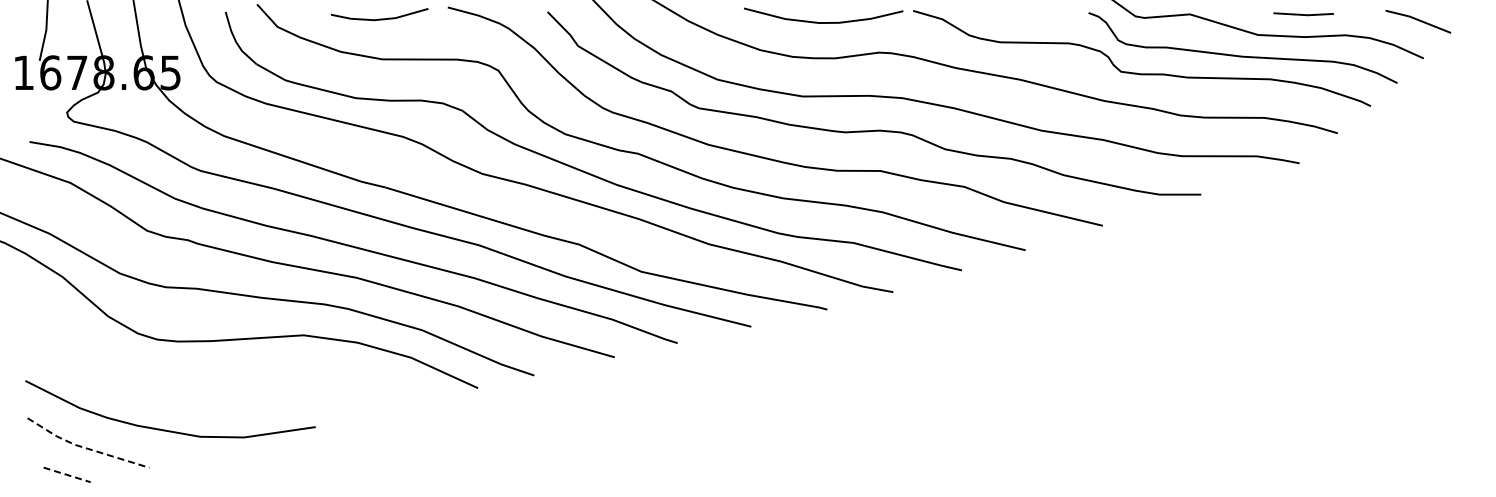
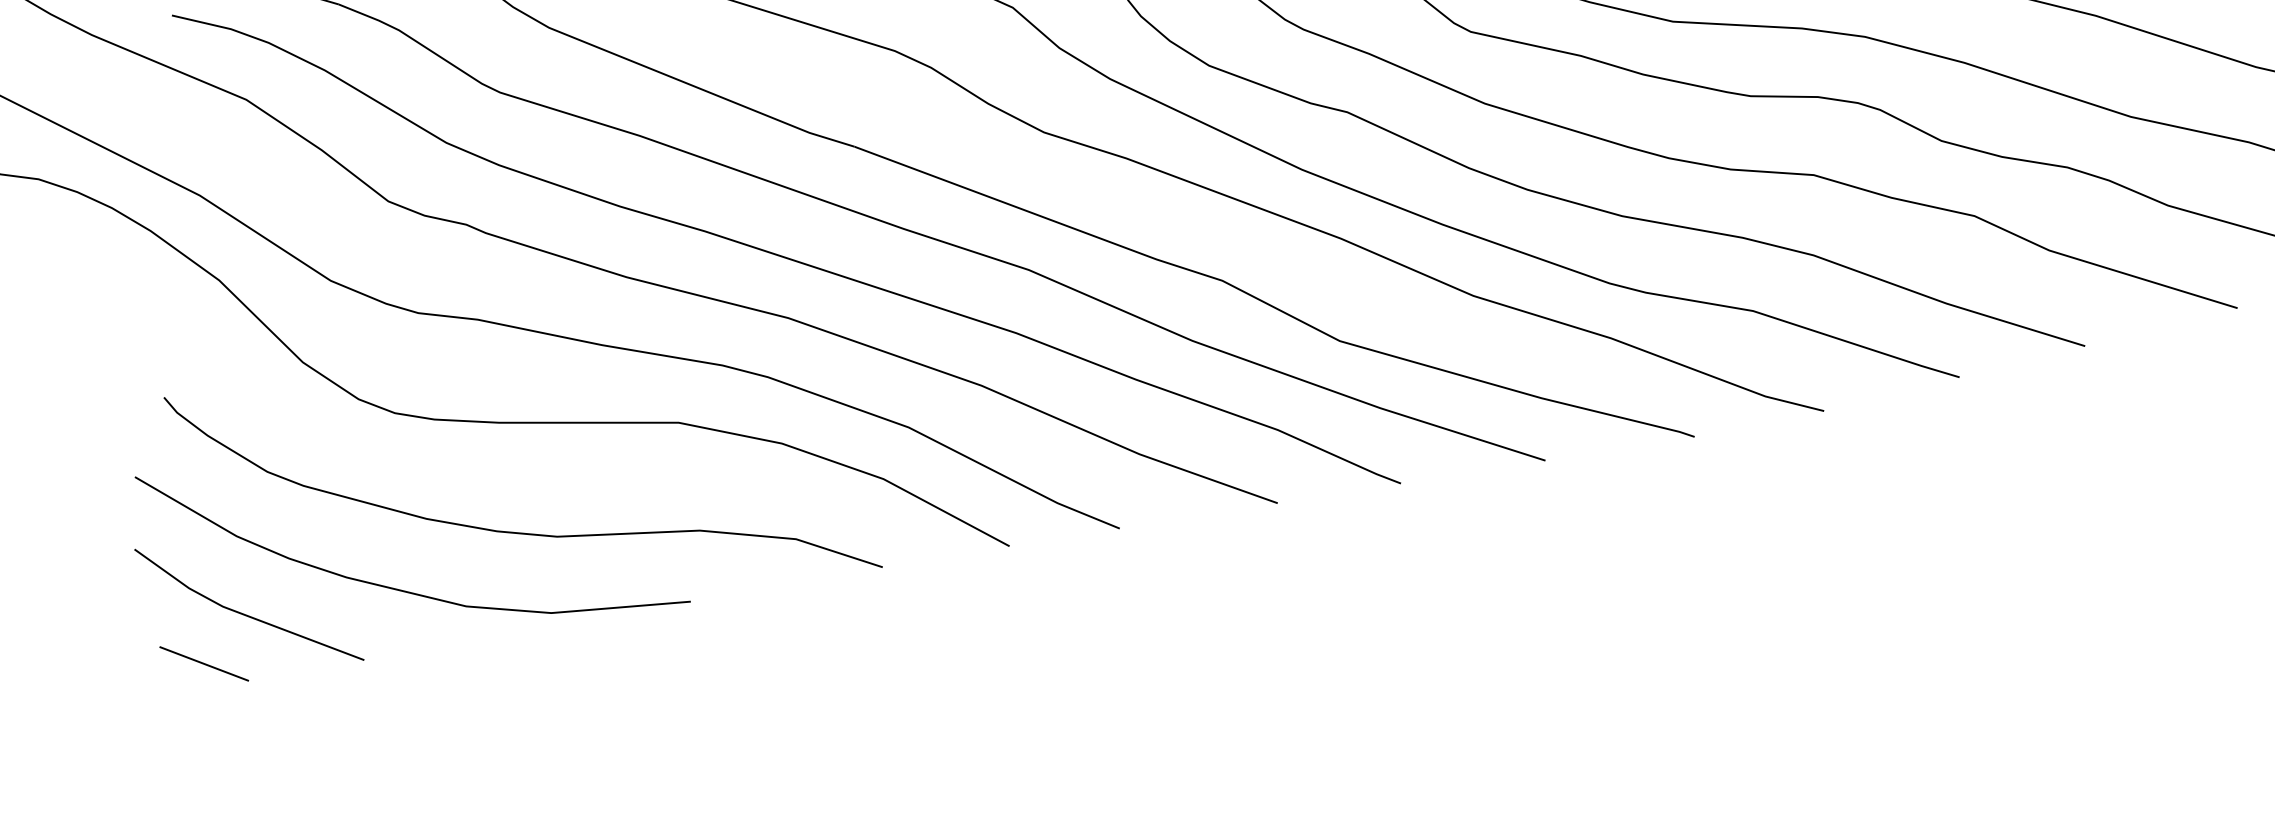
curve: (225, 396) -> (520, 531), added
line: (85, 448) -> (242, 615), dashed -> solid
line: (67, 474) -> (204, 663), dashed -> solid

